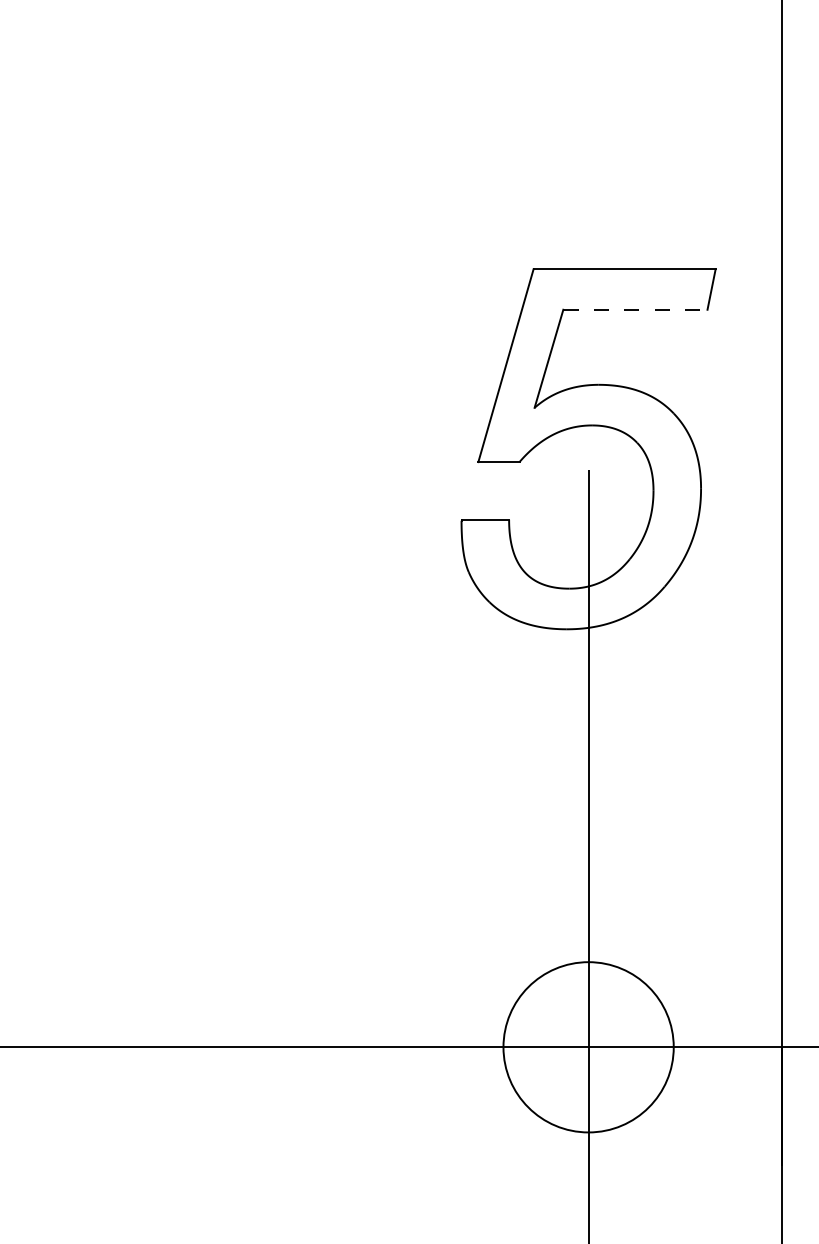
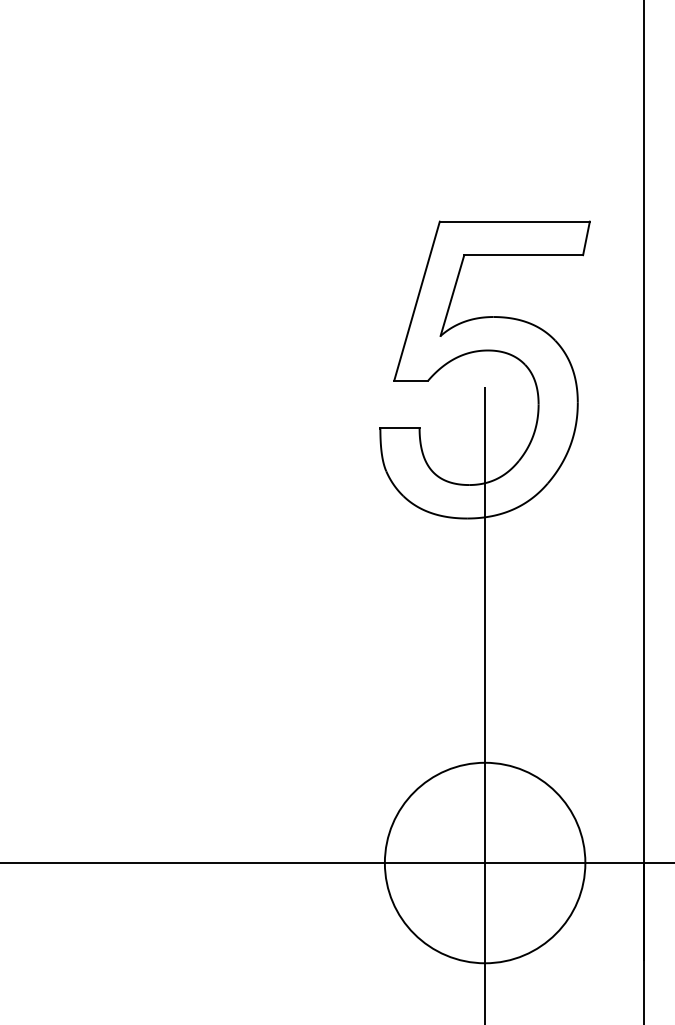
line: (635, 309) -> (523, 254), dashed -> solid
circle: (588, 1046) -> (485, 862), size x1.43

